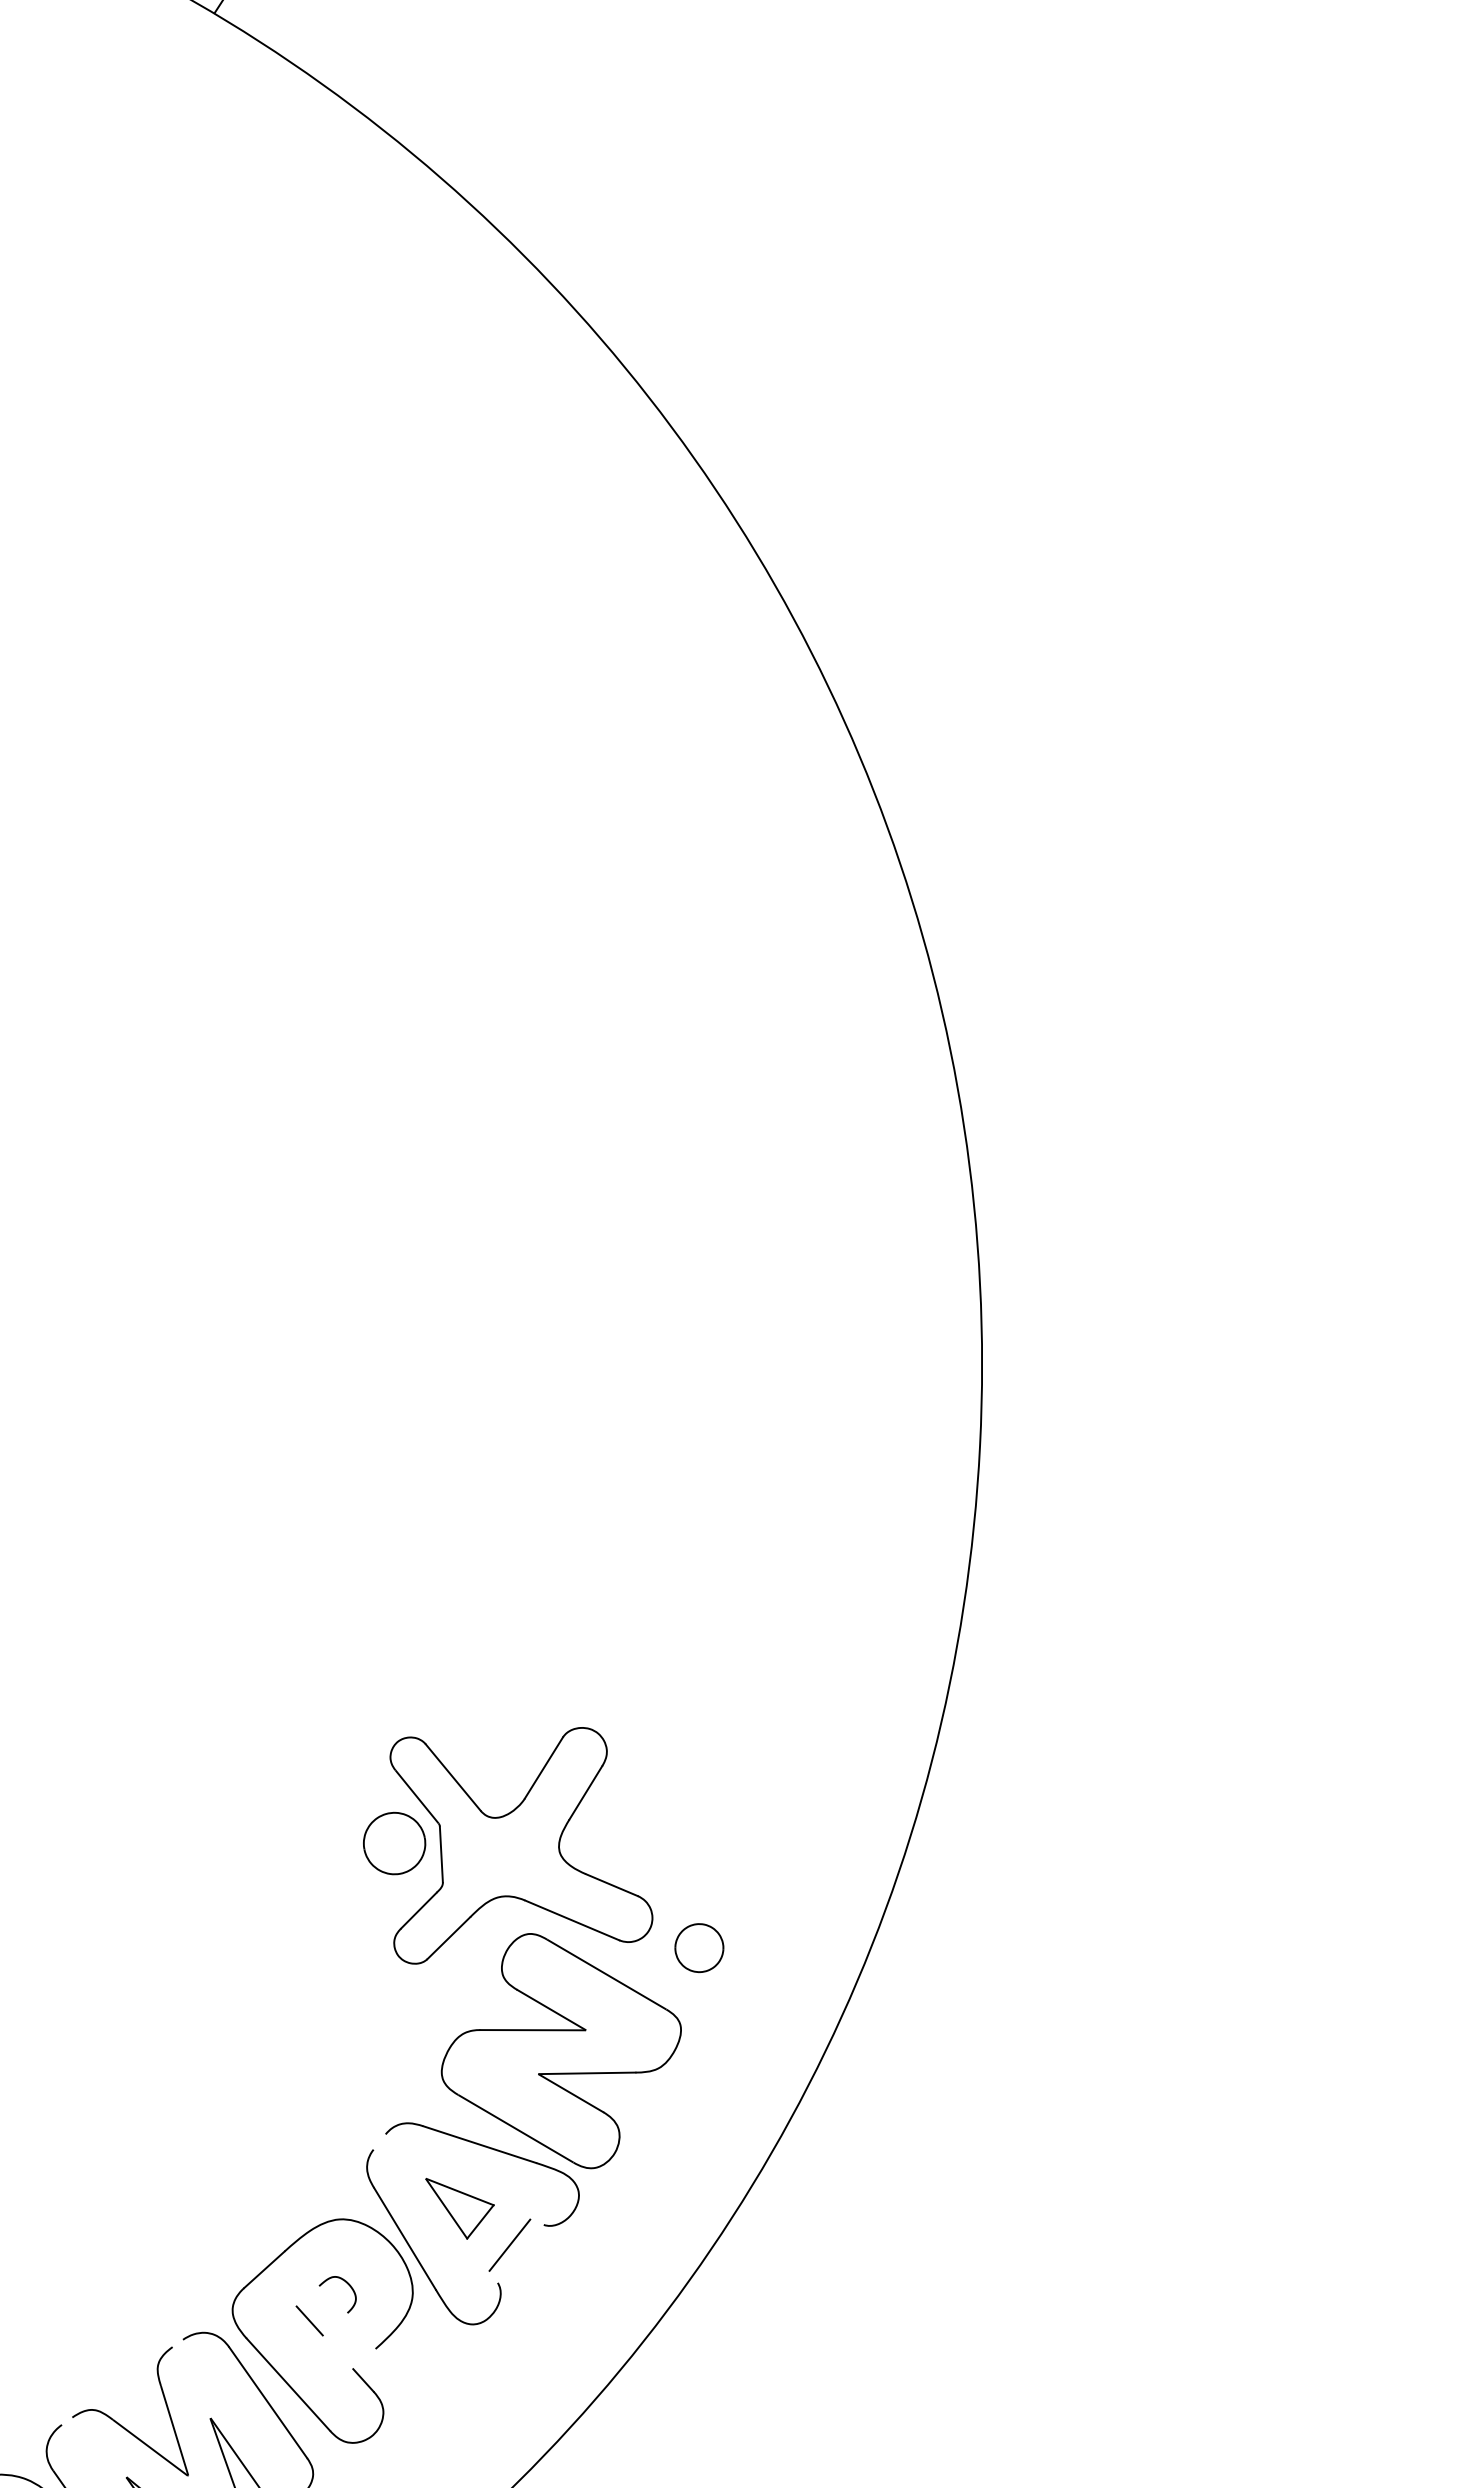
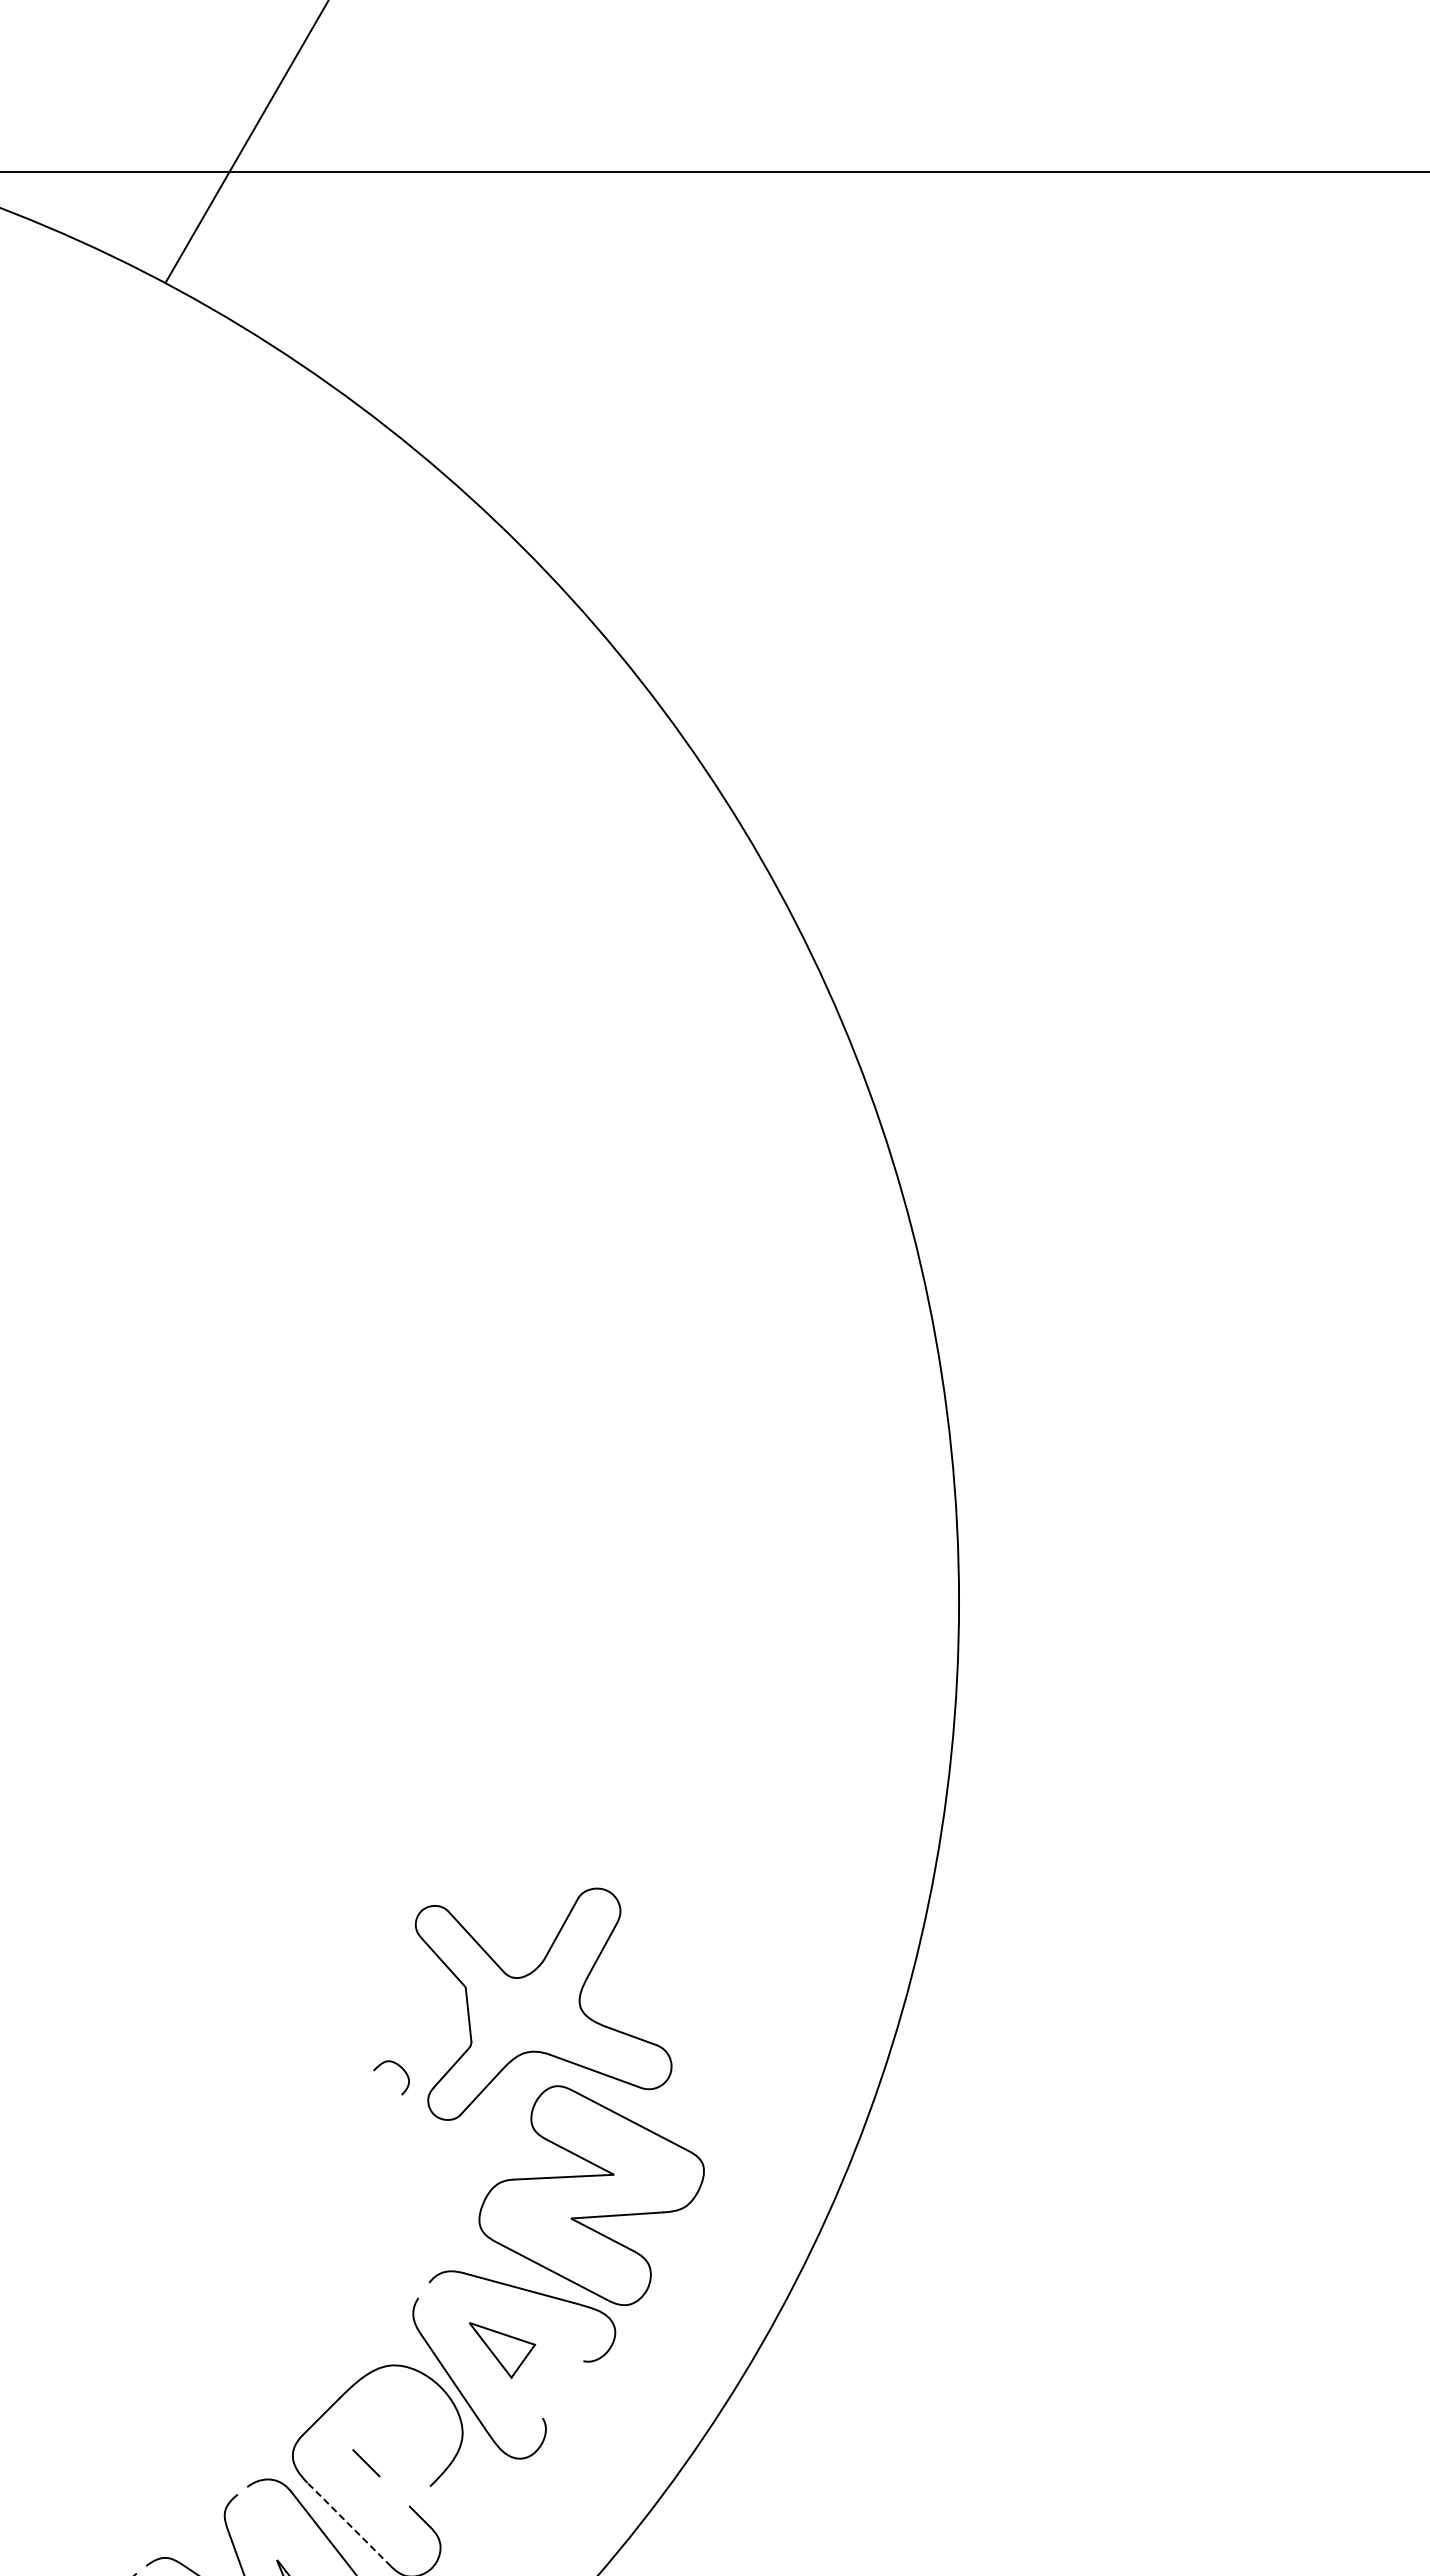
part: (394, 1843) -> (423, 2007), removed
part: (699, 1948) -> (717, 2091), removed
line: (510, 2244) -> (552, 2381), removed
curve: (346, 2284) -> (399, 2067), moved
line: (288, 2384) -> (349, 2524), solid -> dashed

